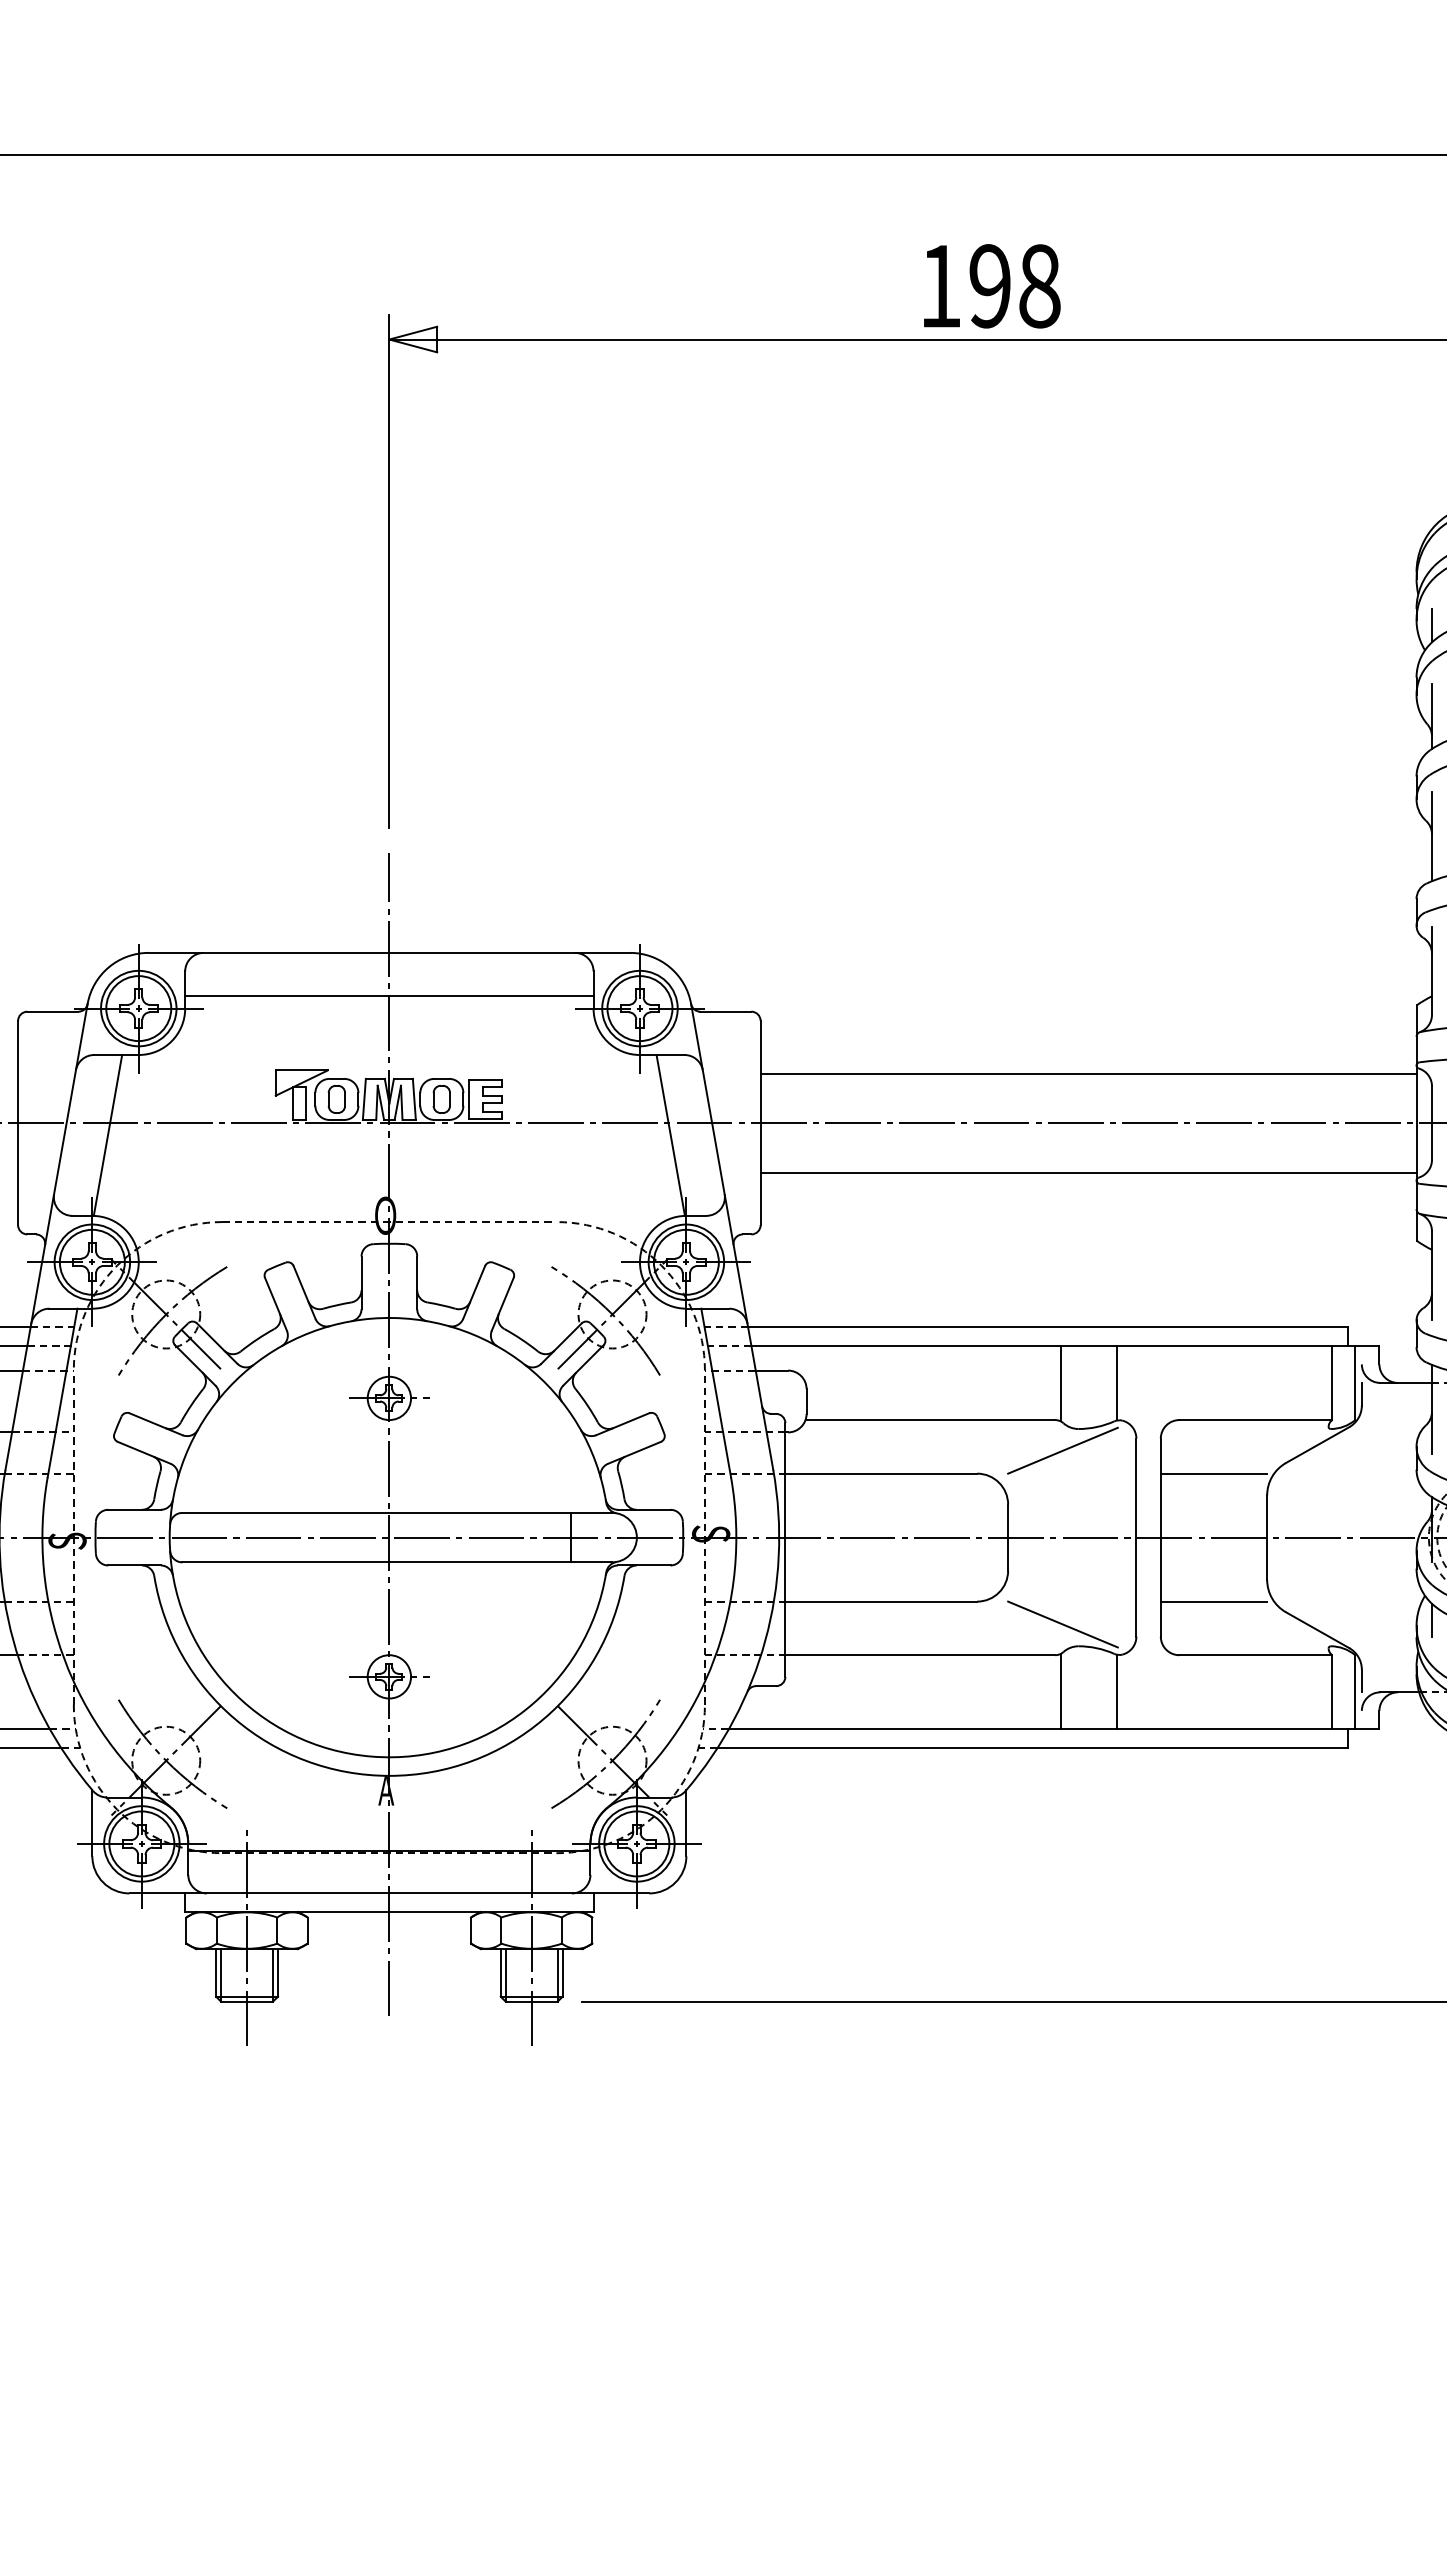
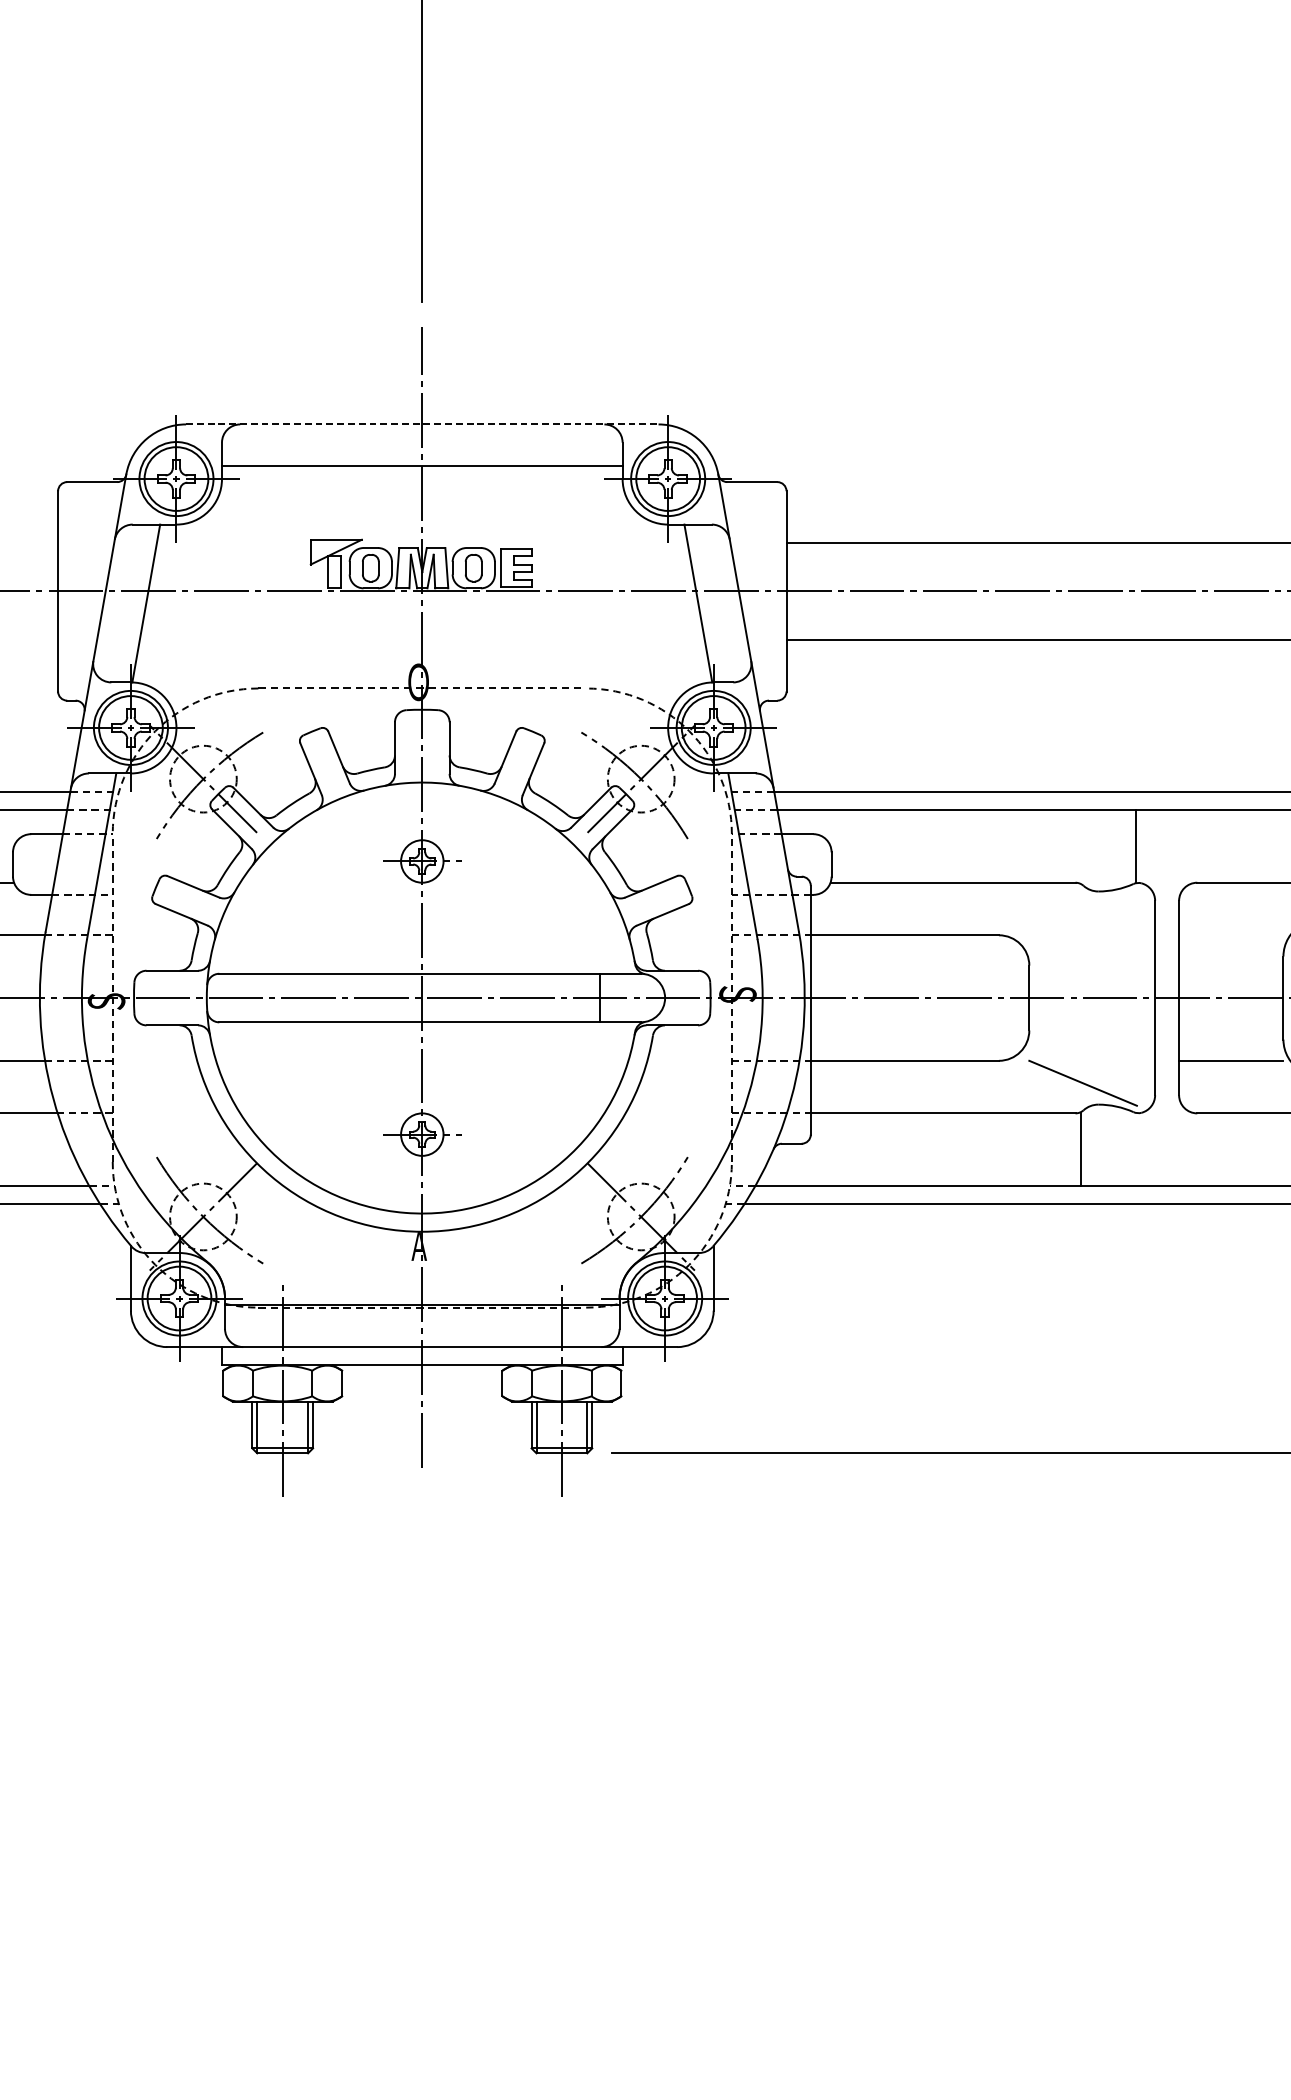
line: (389, 952) -> (422, 424), solid -> dashed
line: (1060, 1382) -> (1080, 845), removed
line: (1062, 1450) -> (1082, 912), removed
line: (1213, 1473) -> (1230, 935), removed
line: (1117, 1692) -> (1136, 1149), removed

